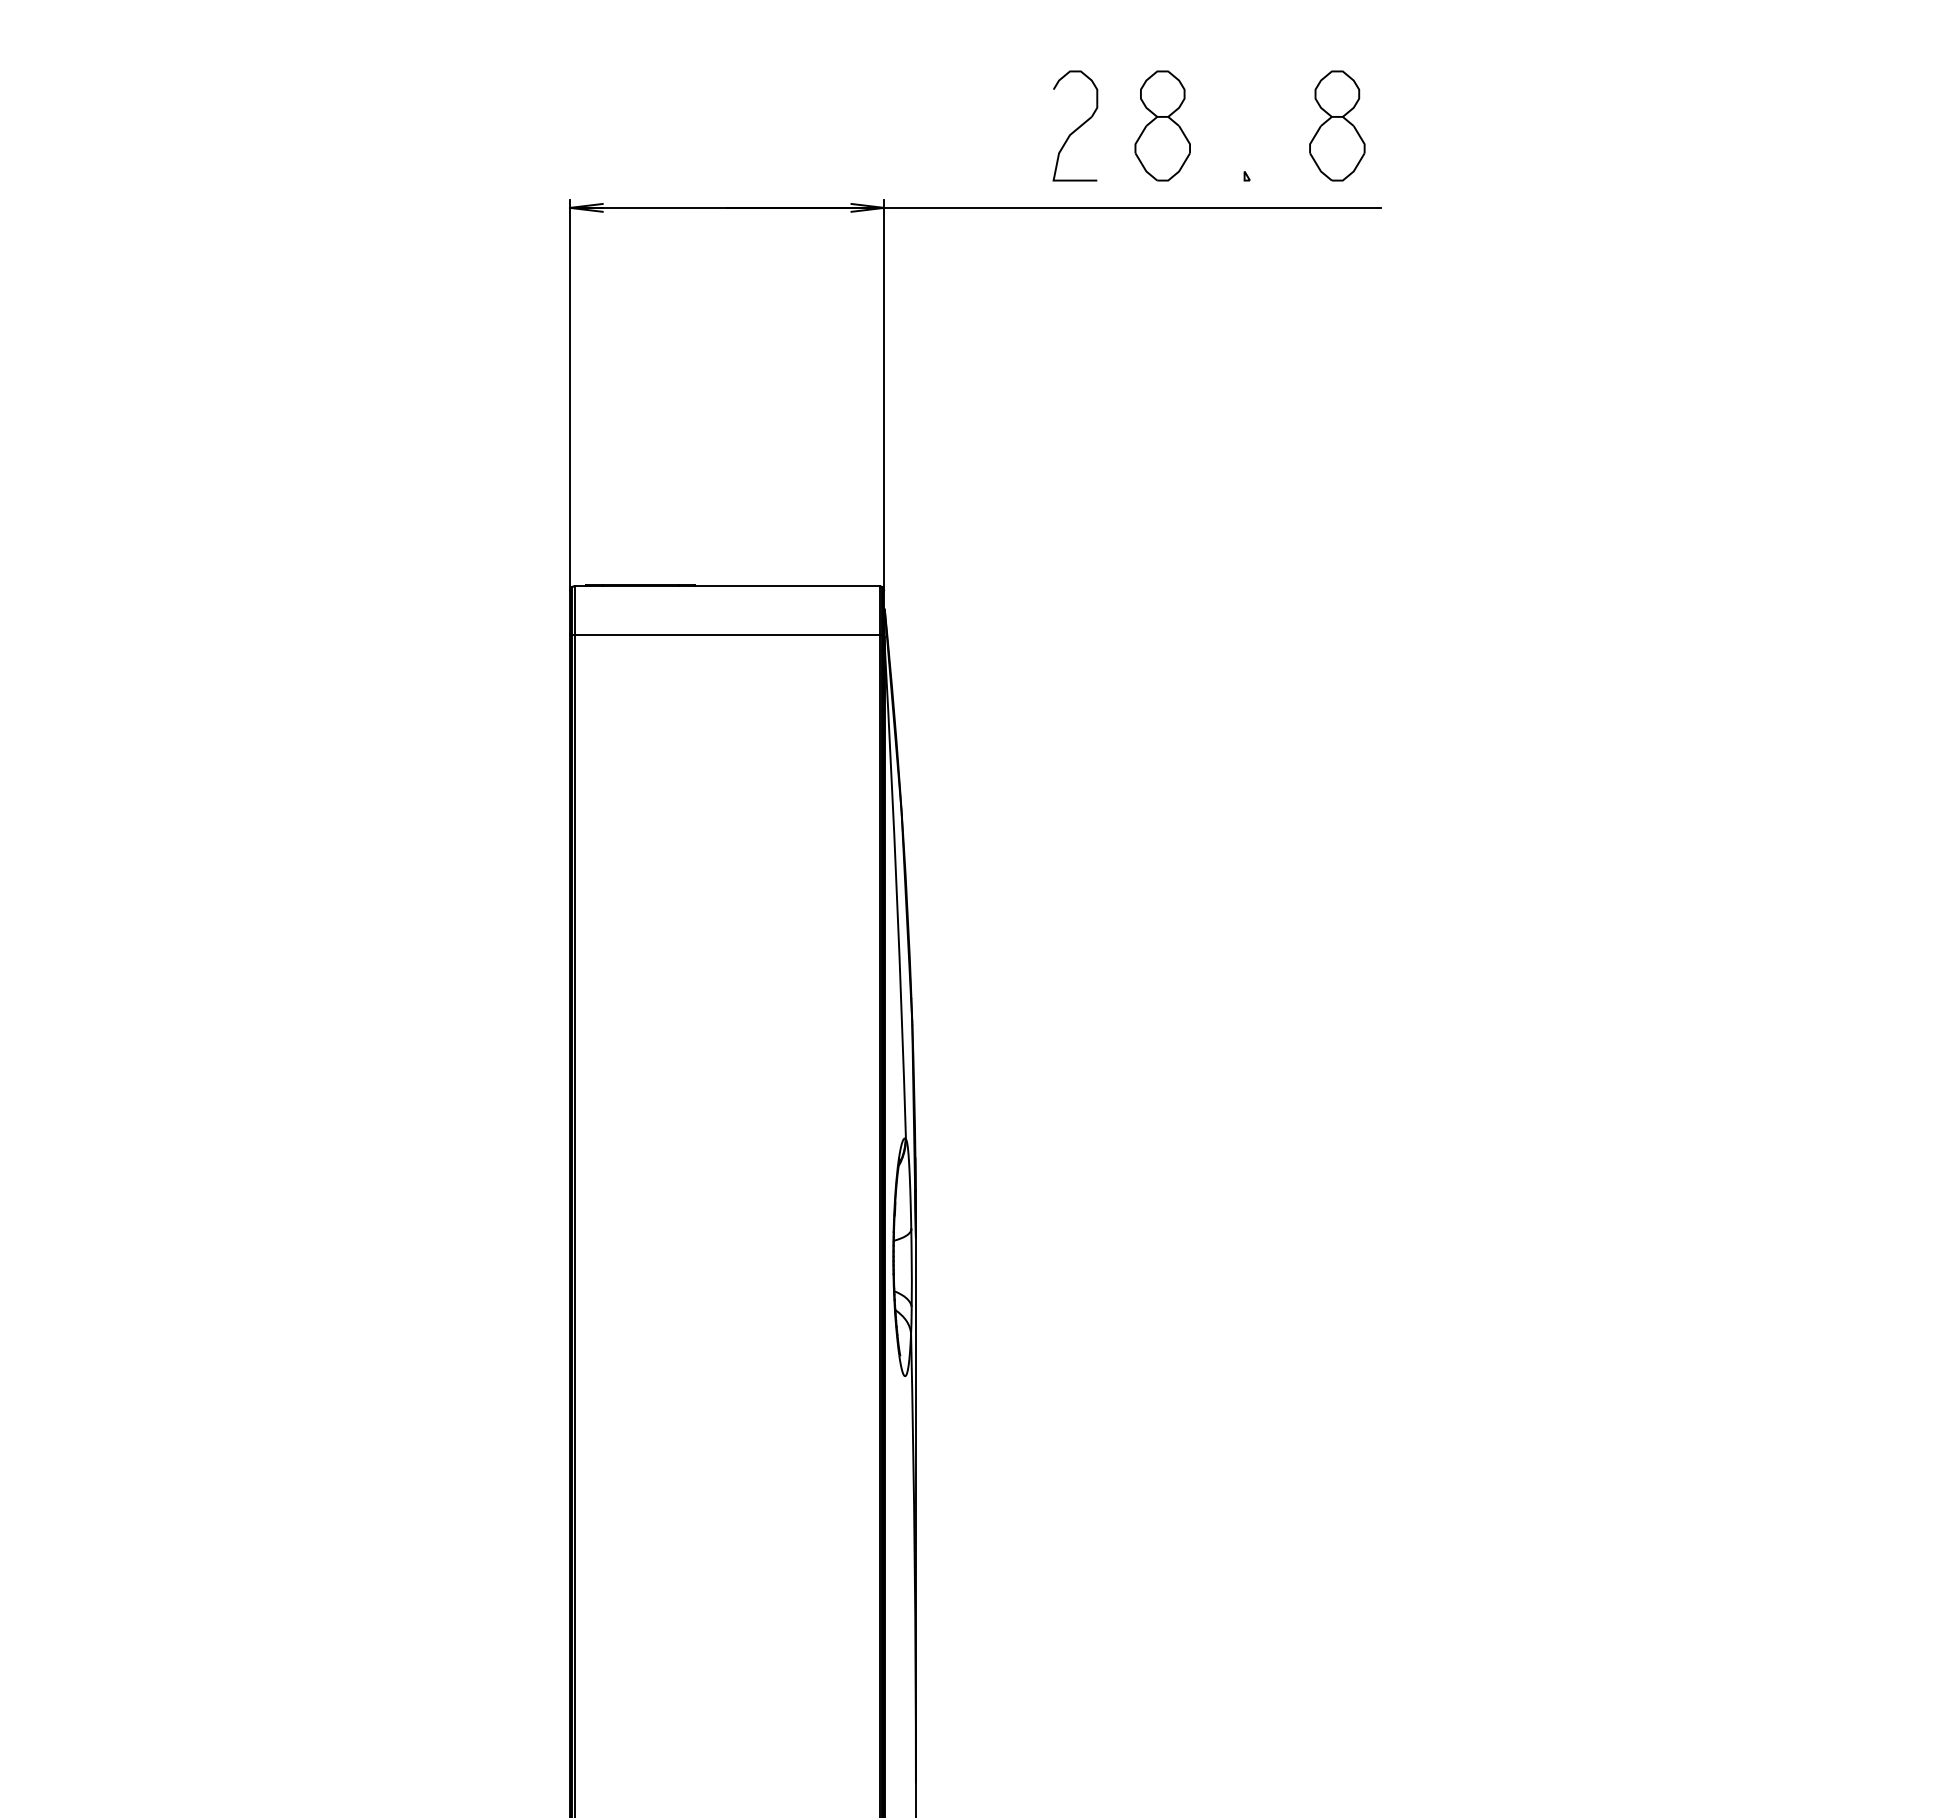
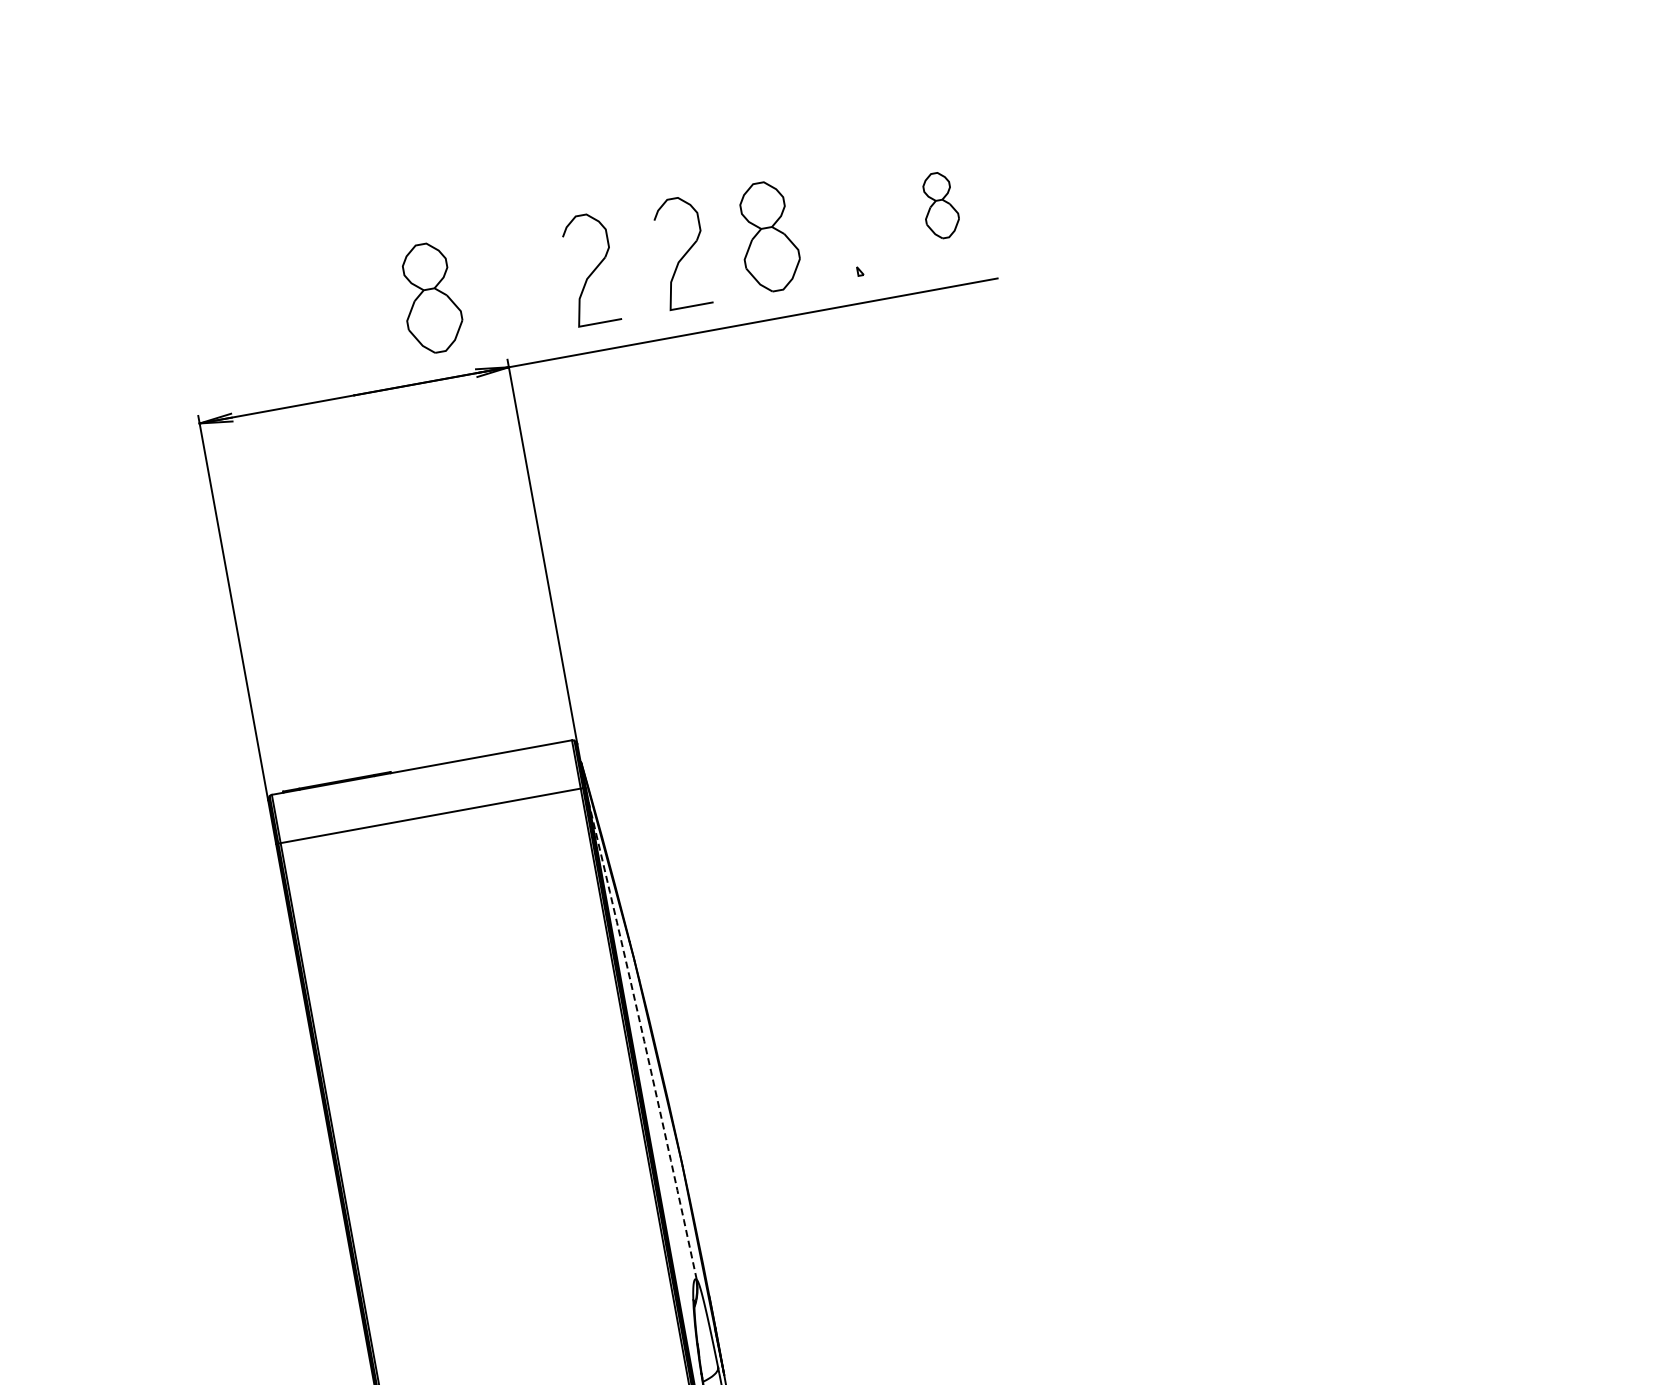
part: (819, 125) -> (430, 297), added
part: (982, 125) -> (590, 268), added
part: (1337, 125) -> (940, 205), size x0.6
arc: (896, 895) -> (643, 1041), solid -> dashed

